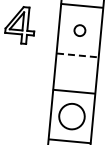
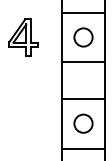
circle: (79, 30) -> (83, 37), size x1.67
line: (77, 55) -> (83, 62), dashed -> solid
circle: (71, 116) -> (83, 123), size x0.71

